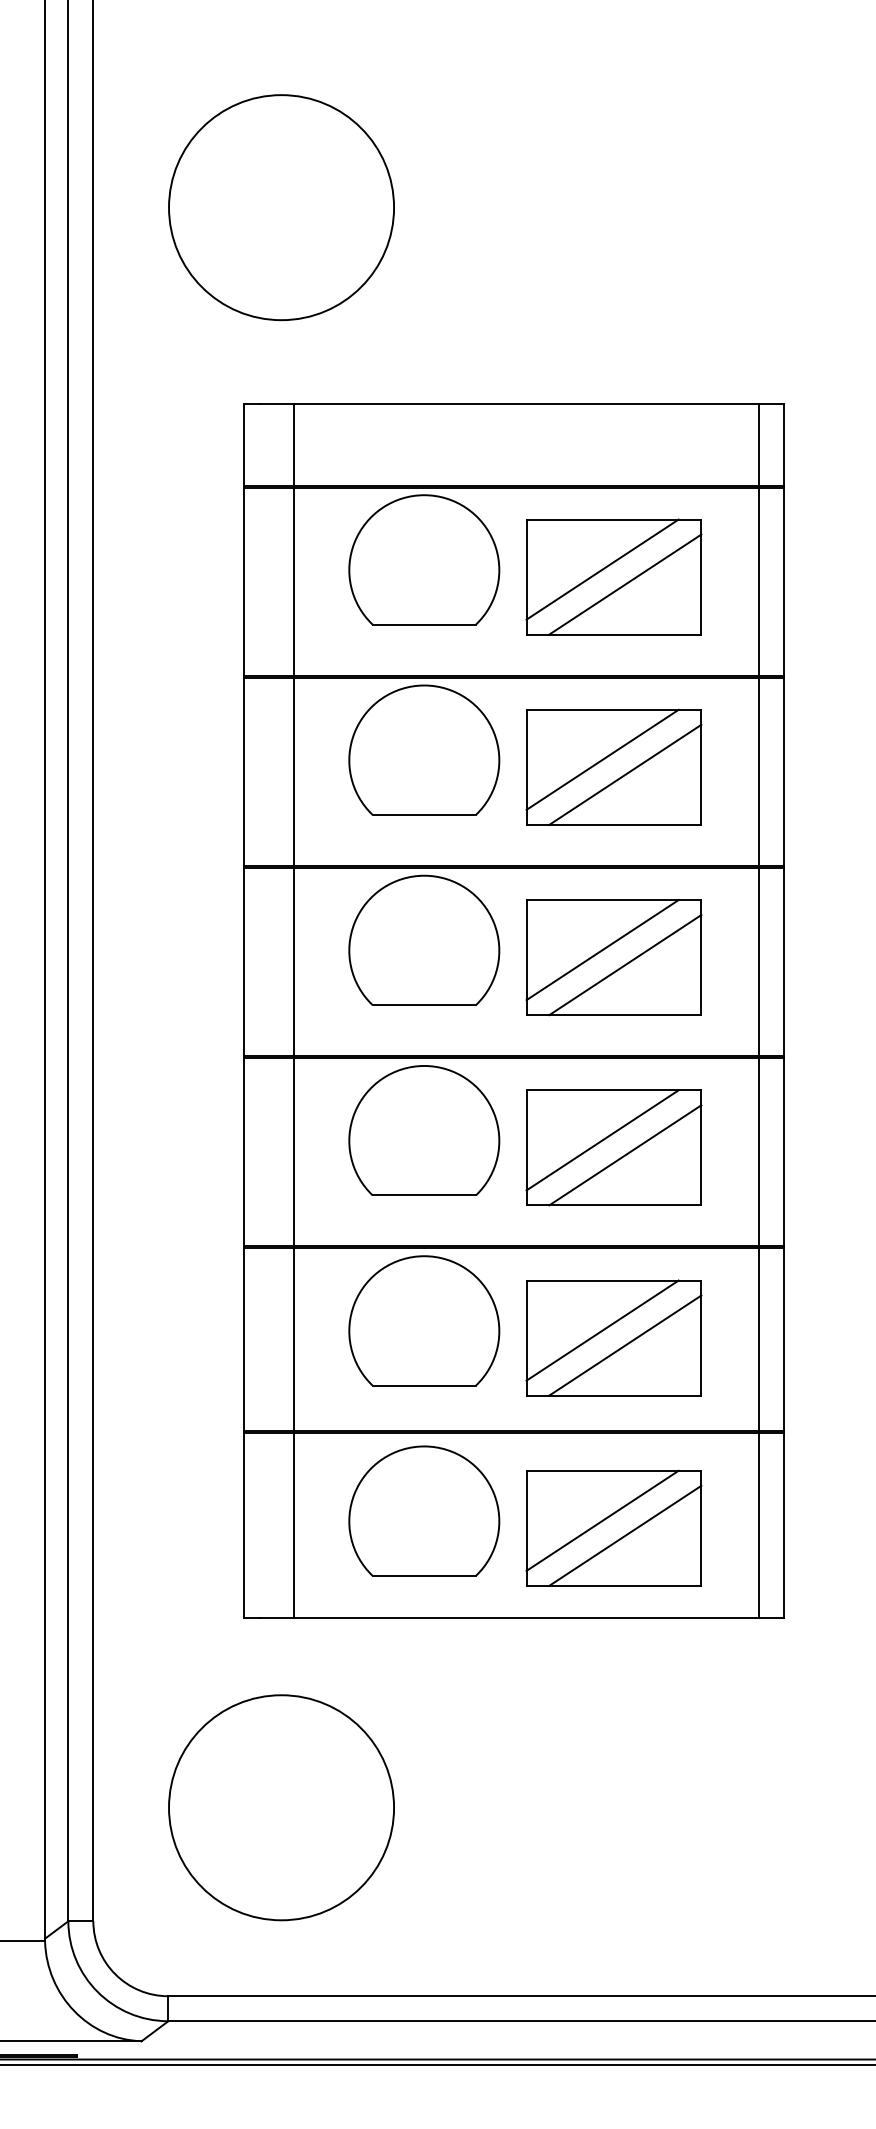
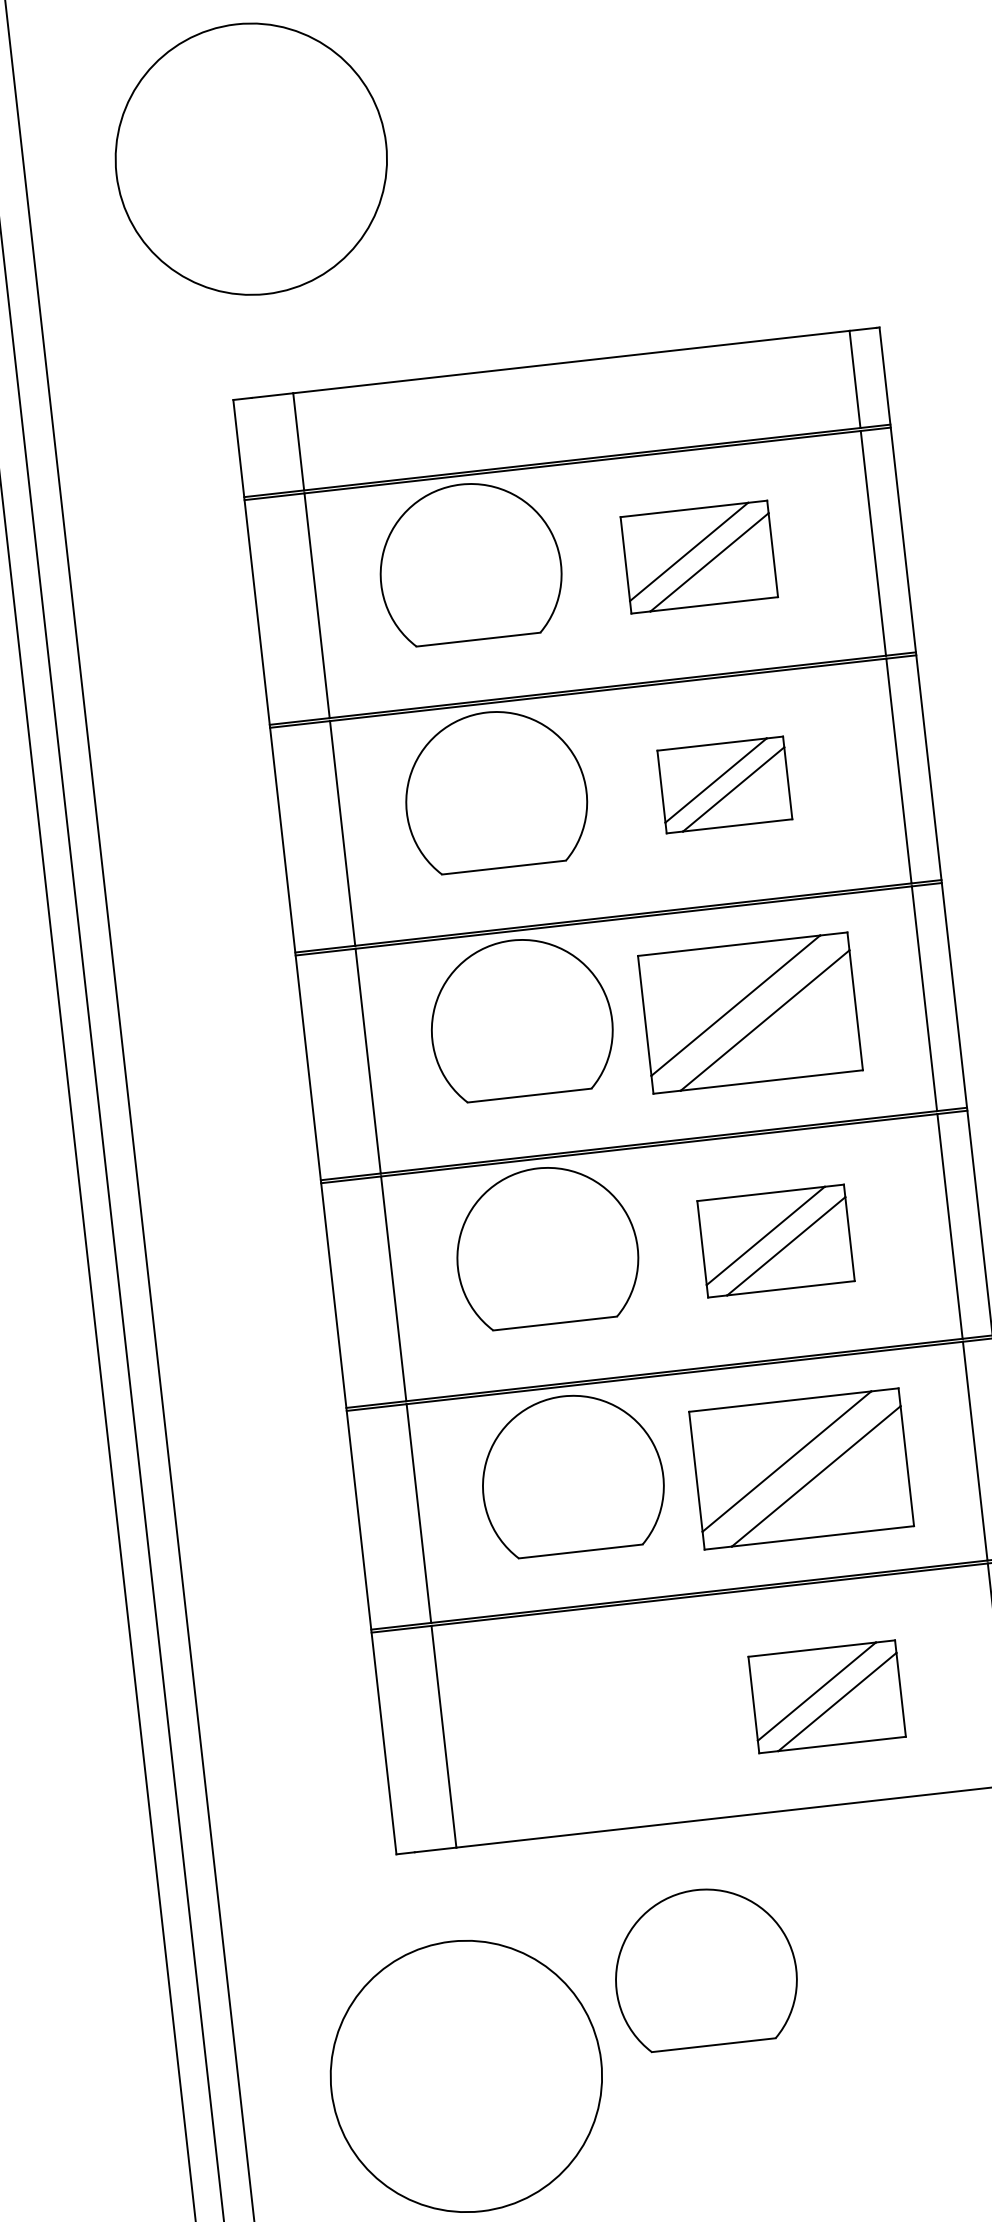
part: (613, 576) -> (698, 556), size x0.7
part: (613, 766) -> (724, 784), size x0.6
part: (613, 1147) -> (775, 1240), size x0.7
part: (424, 1510) -> (705, 1966), moved
part: (613, 1527) -> (826, 1696), size x0.7

